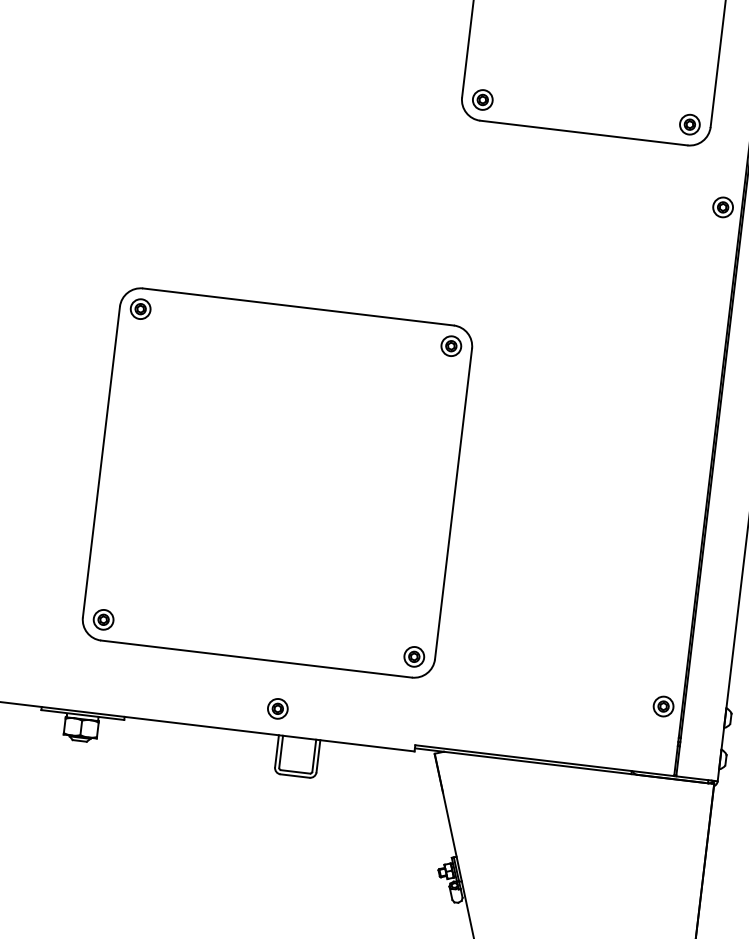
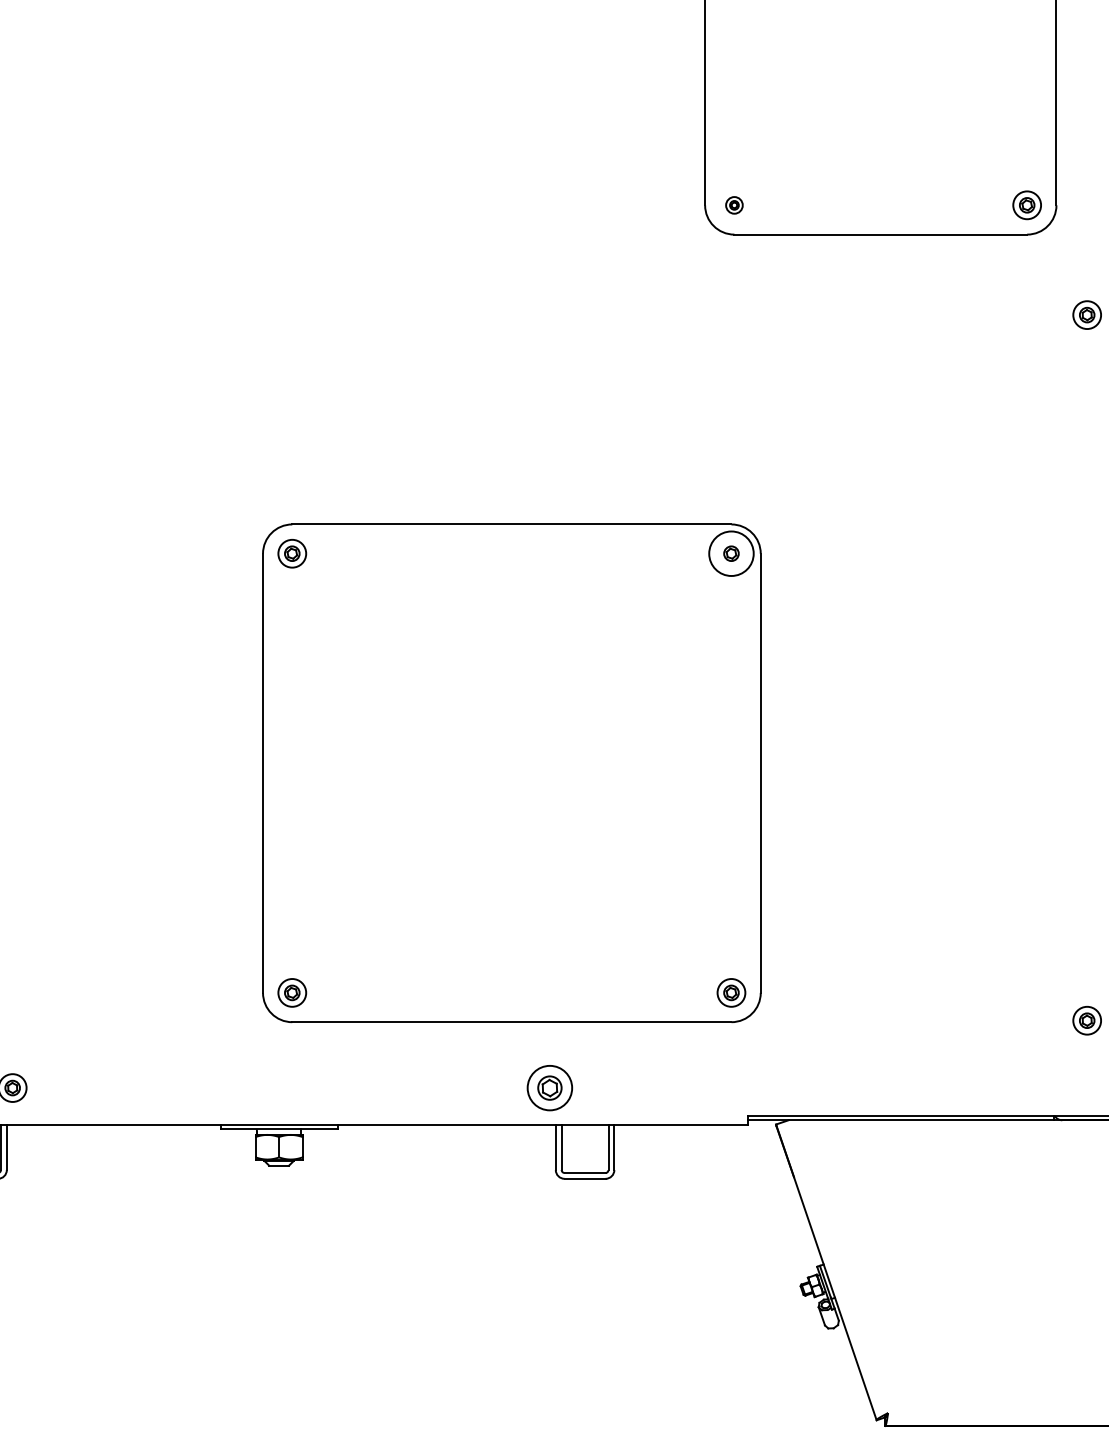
part: (482, 100) -> (734, 205), size x0.6
circle: (451, 346) -> (731, 553), size x1.6
part: (277, 708) -> (549, 1087), size x1.6

